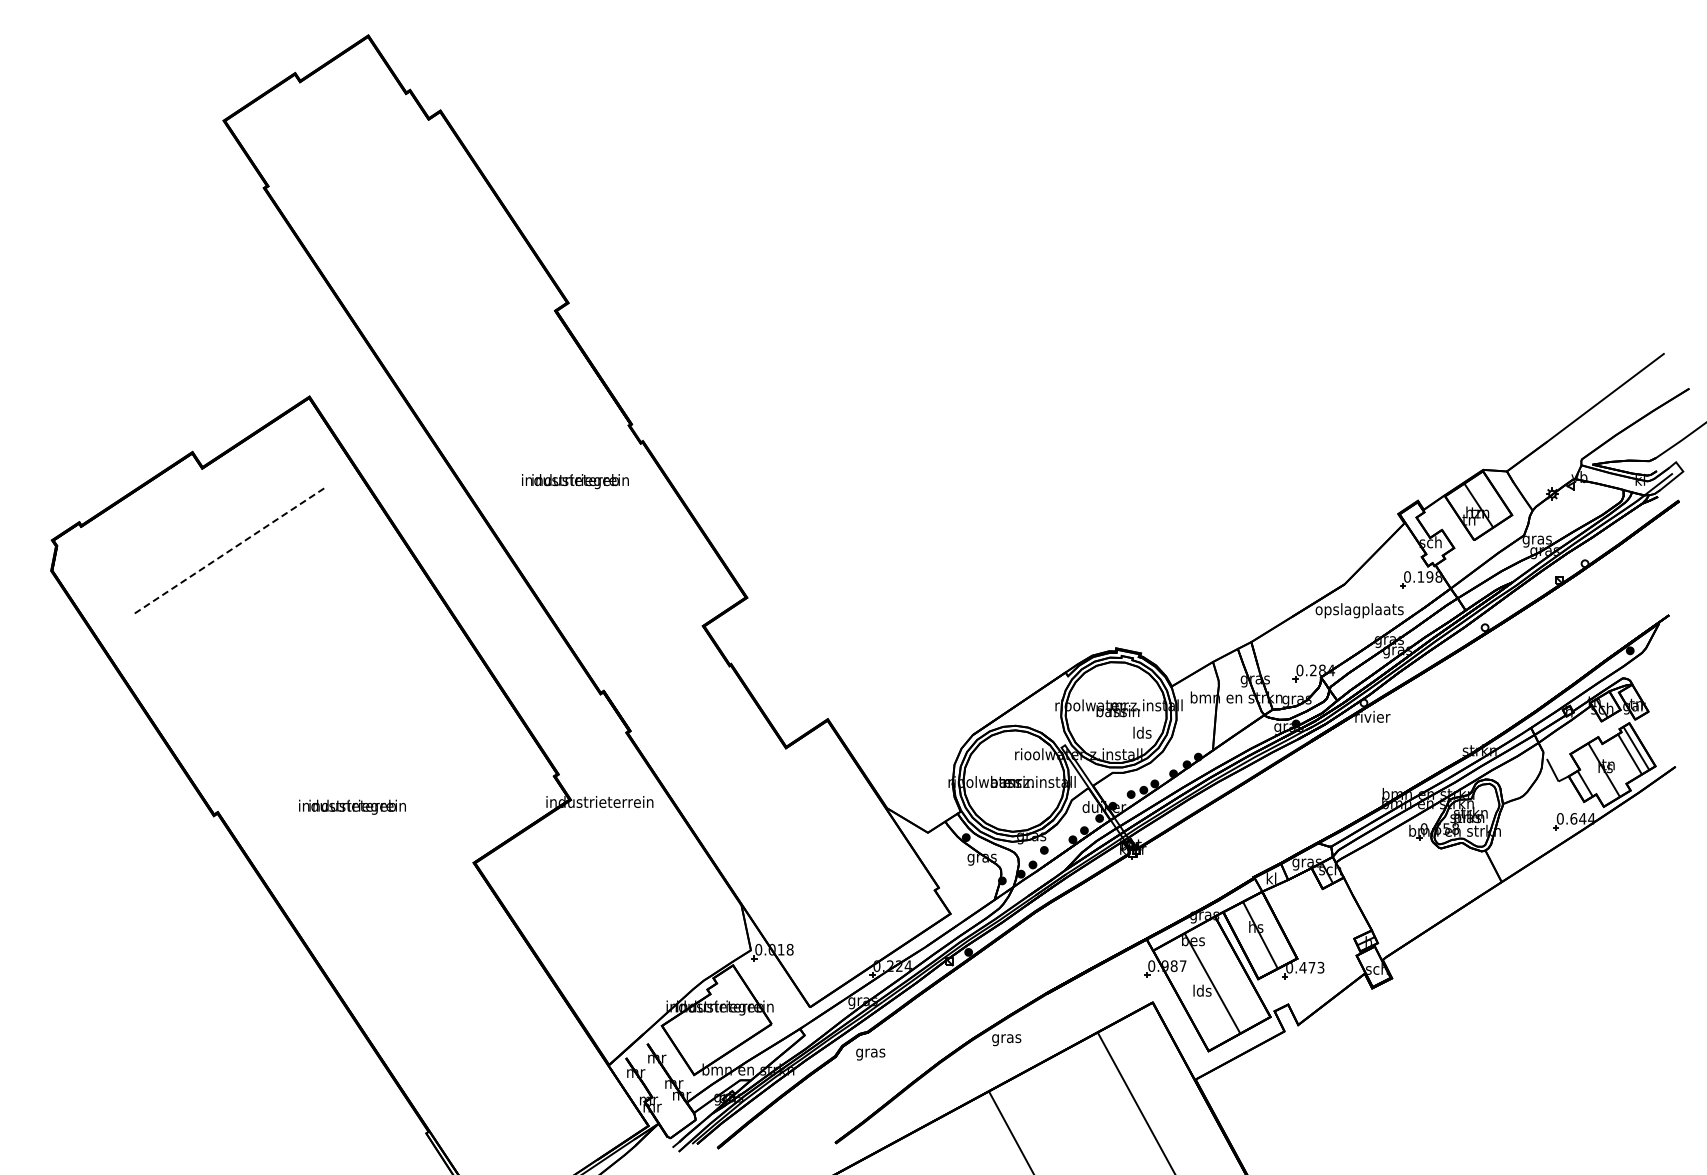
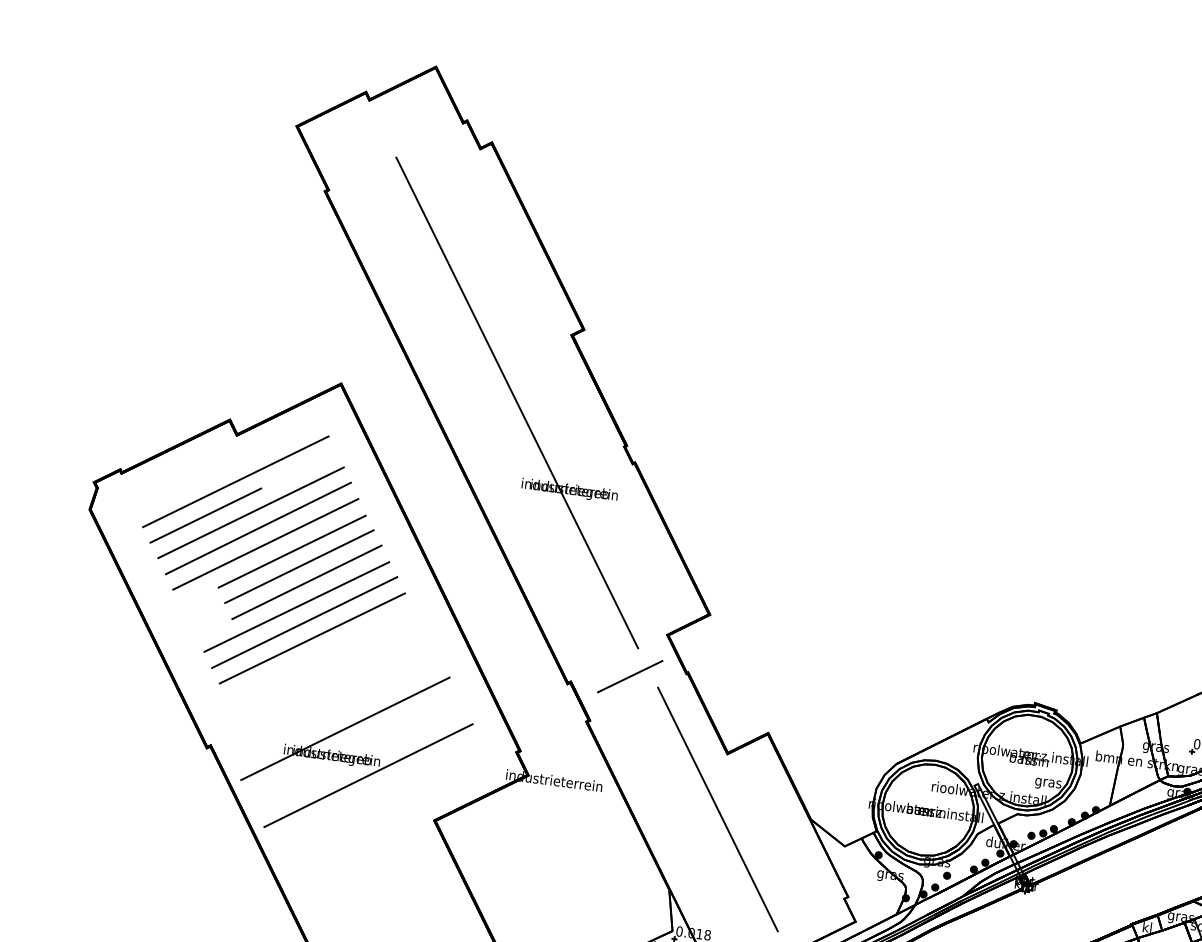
line: (504, 392) -> (516, 402), added
line: (207, 519) -> (235, 481), added
line: (228, 551) -> (250, 512), dashed -> solid
line: (179, 560) -> (205, 515), added
line: (239, 567) -> (258, 528), added
line: (249, 583) -> (265, 544), added
line: (279, 588) -> (292, 552), added
line: (289, 603) -> (299, 566), added
line: (299, 619) -> (306, 582), added
line: (292, 647) -> (296, 606), added
line: (303, 664) -> (304, 622), added
line: (668, 676) -> (630, 676), added
line: (313, 680) -> (311, 638), added
text: (1141, 733) -> (1047, 782), lds -> gras
line: (363, 774) -> (345, 728), added
line: (783, 810) -> (717, 809), added
line: (395, 822) -> (368, 775), added

